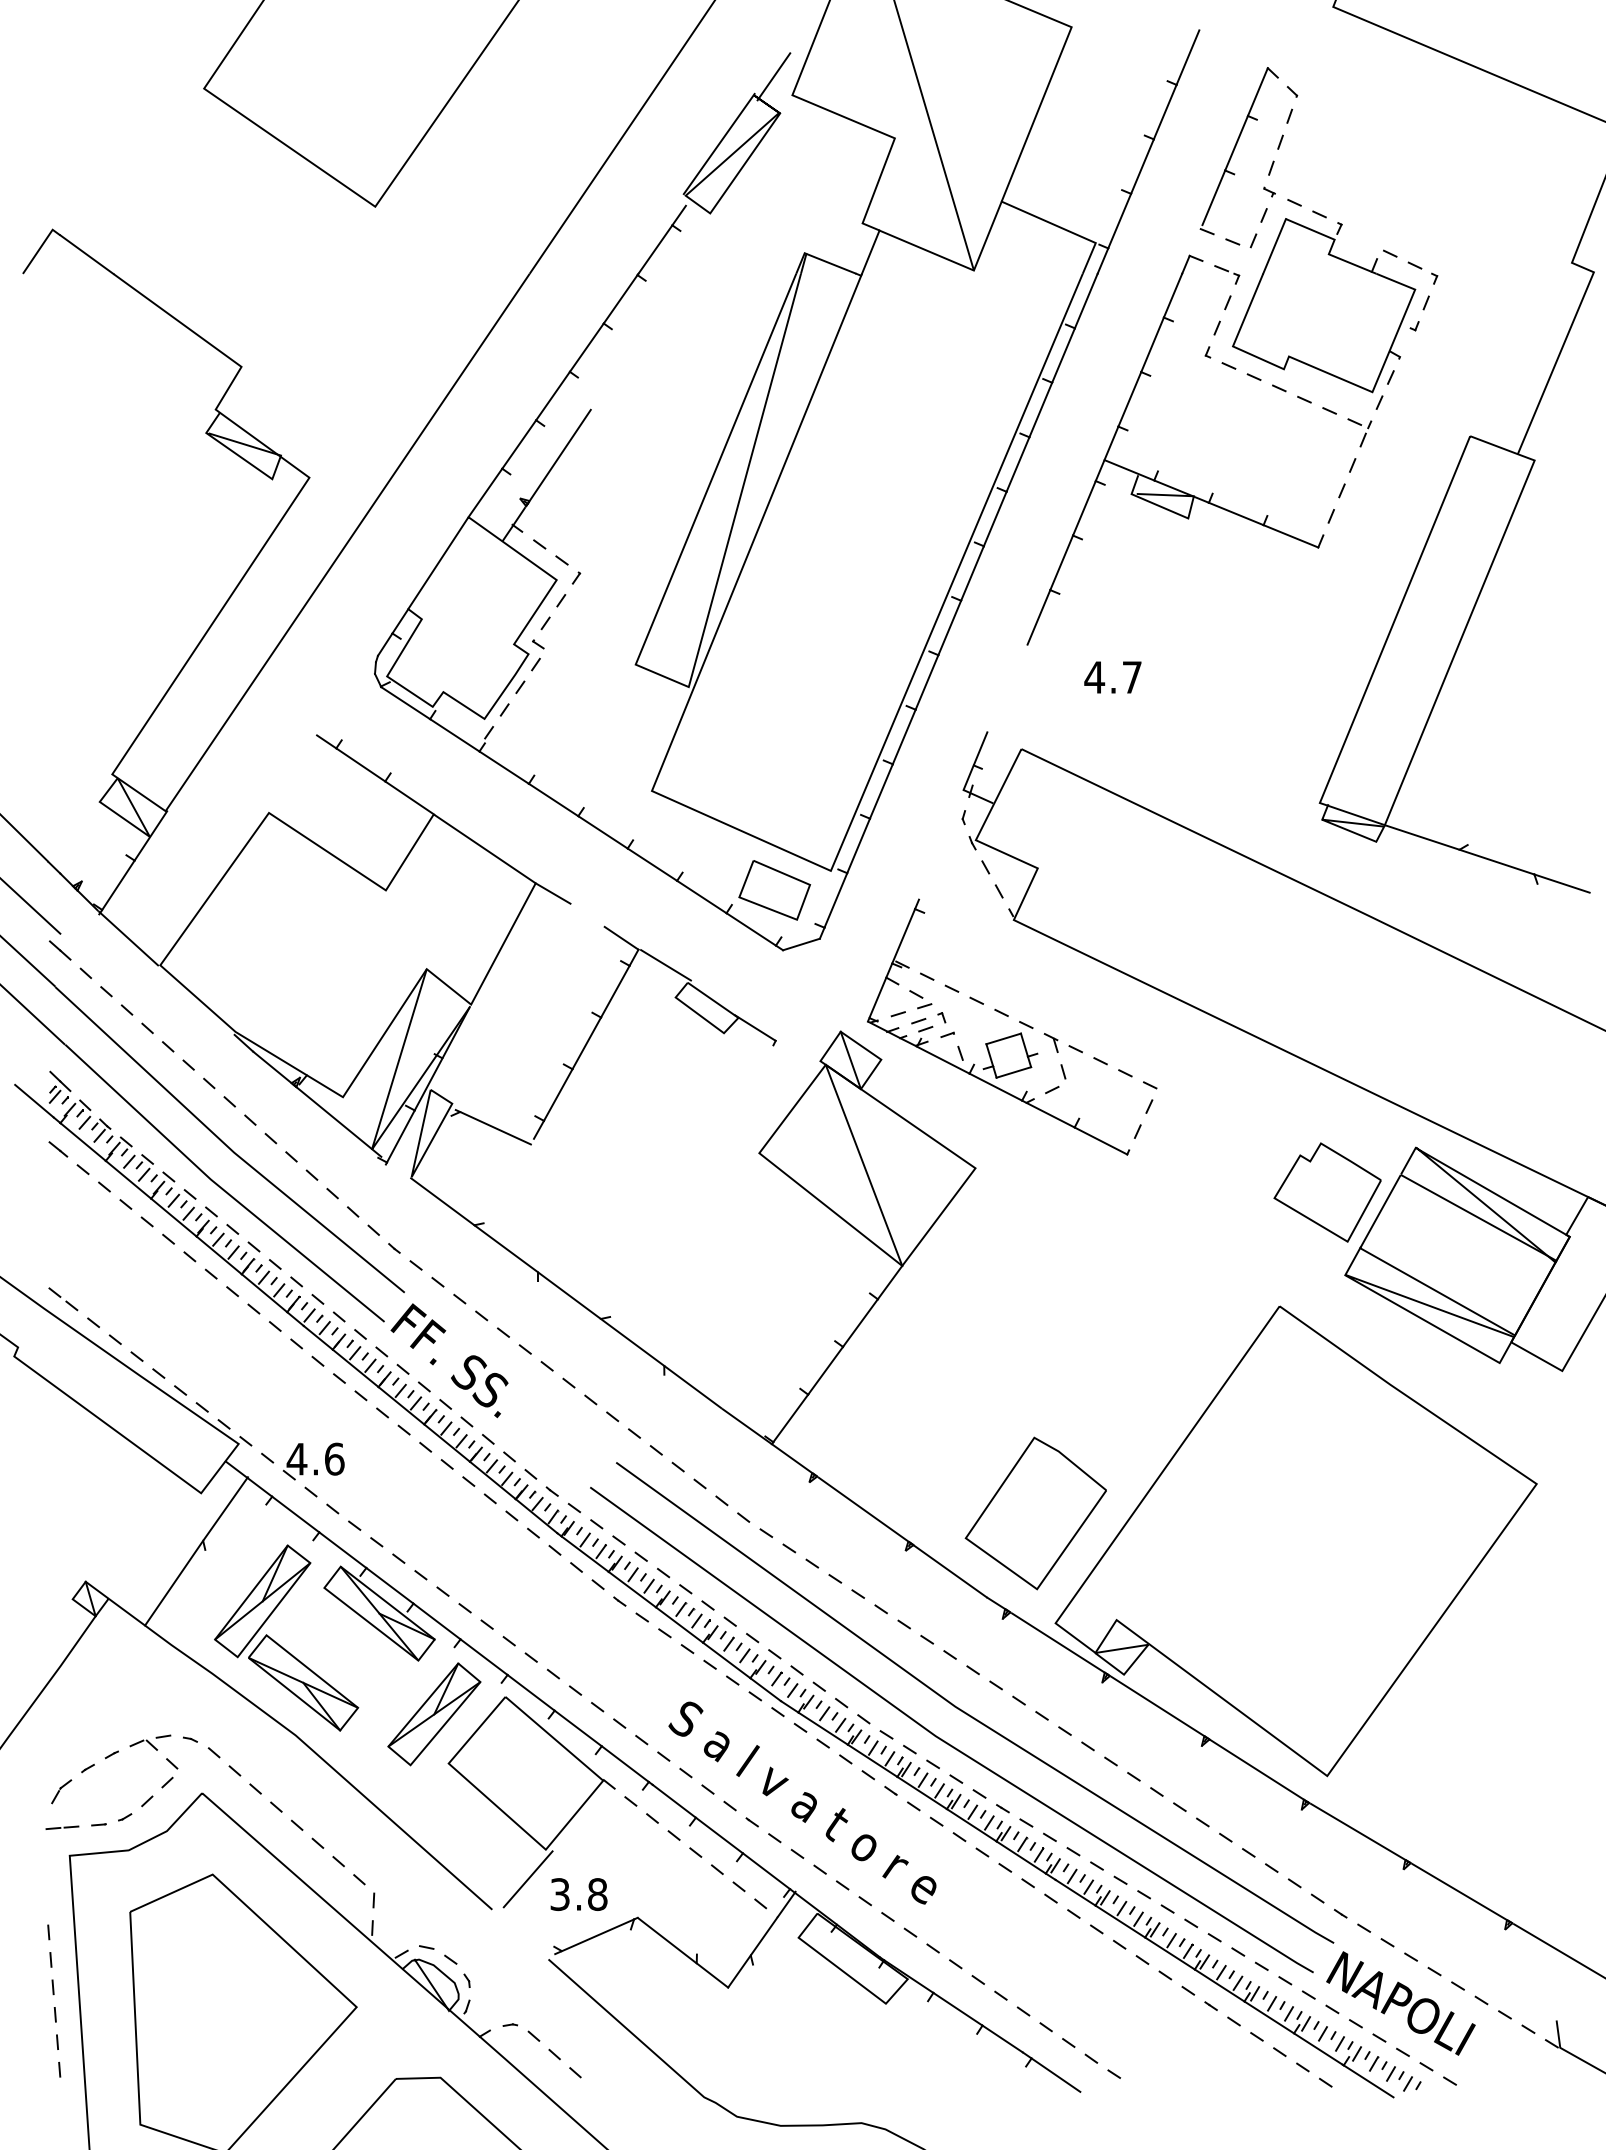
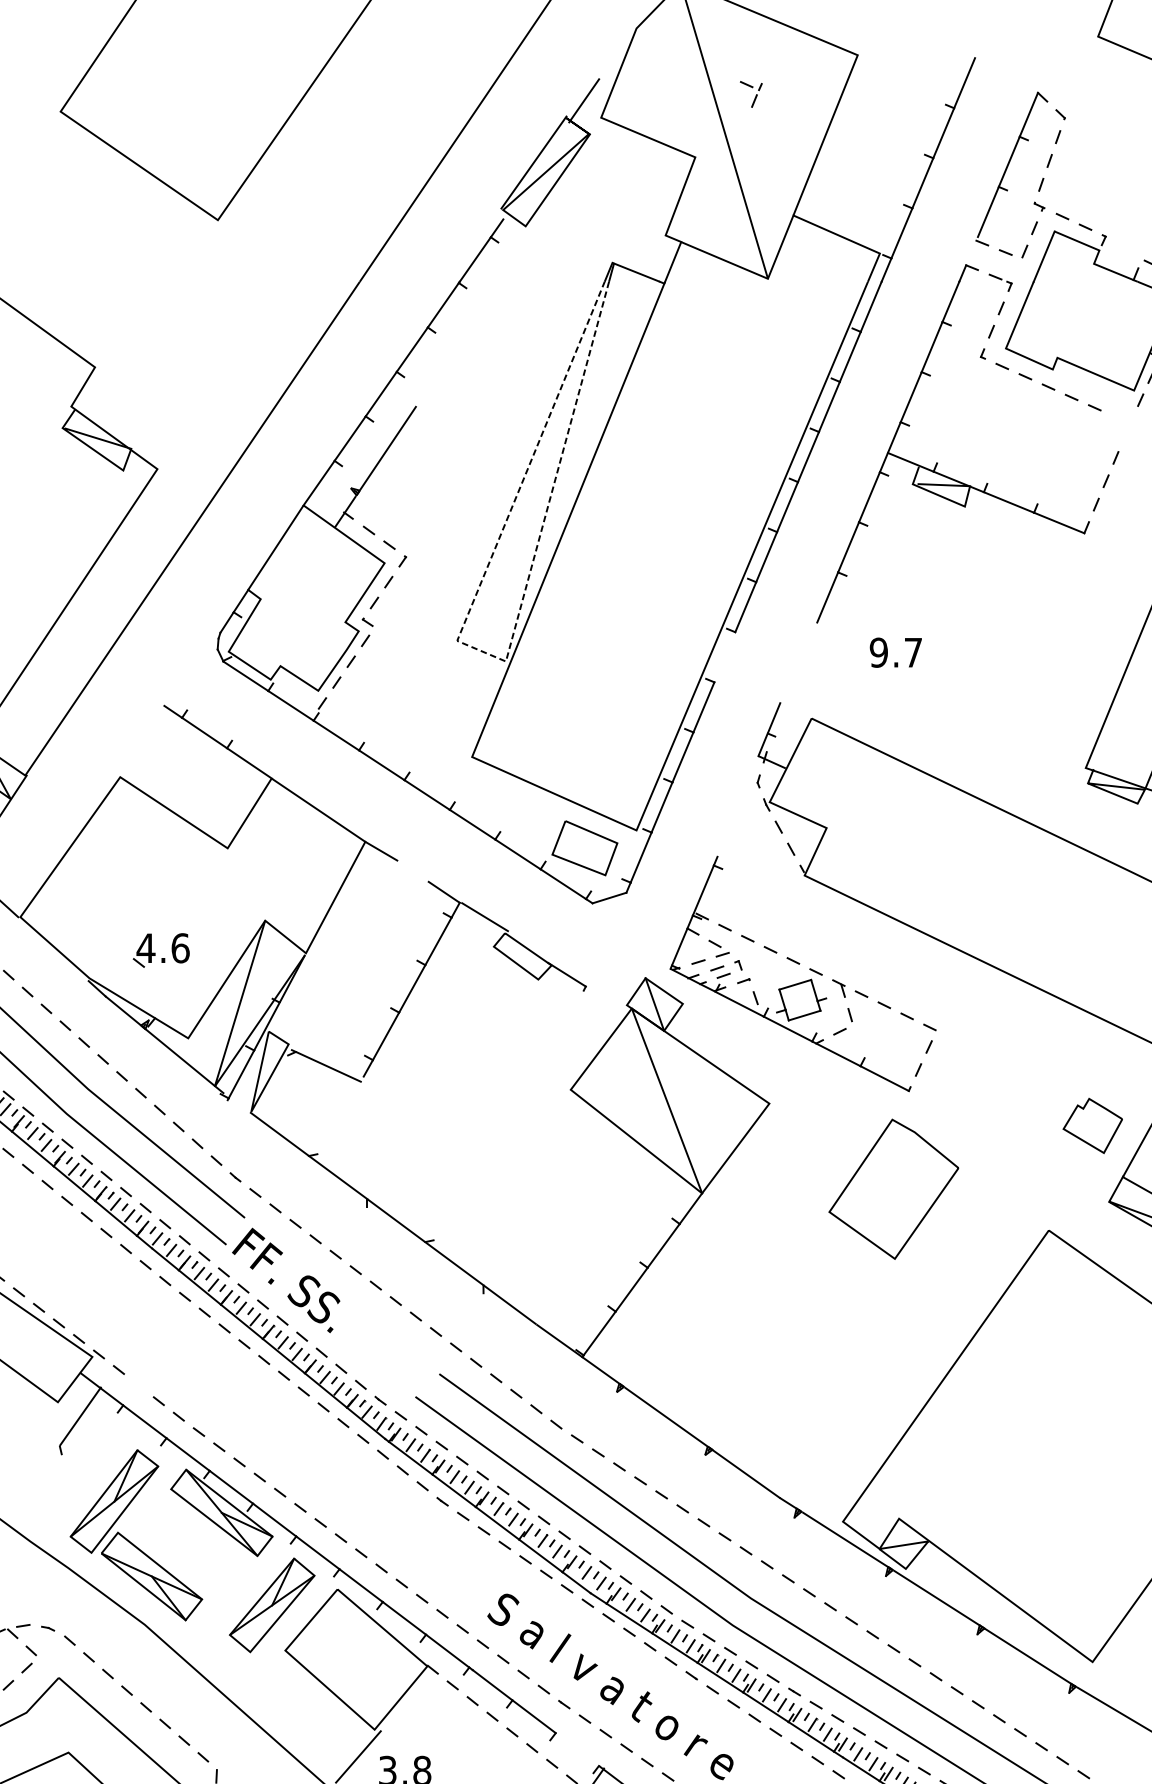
part: (1359, 432) -> (751, 94), moved
line: (665, 677) -> (484, 652), solid -> dashed
text: (1094, 677) -> (878, 652), 4.7 -> 9.7
line: (926, 682) -> (724, 657), removed
part: (1327, 1192) -> (1092, 1125), size x0.6
part: (307, 1464) -> (155, 953), moved
part: (1035, 1513) -> (893, 1189), moved
line: (174, 1582) -> (33, 1484), removed
line: (765, 1871) -> (576, 1749), removed

